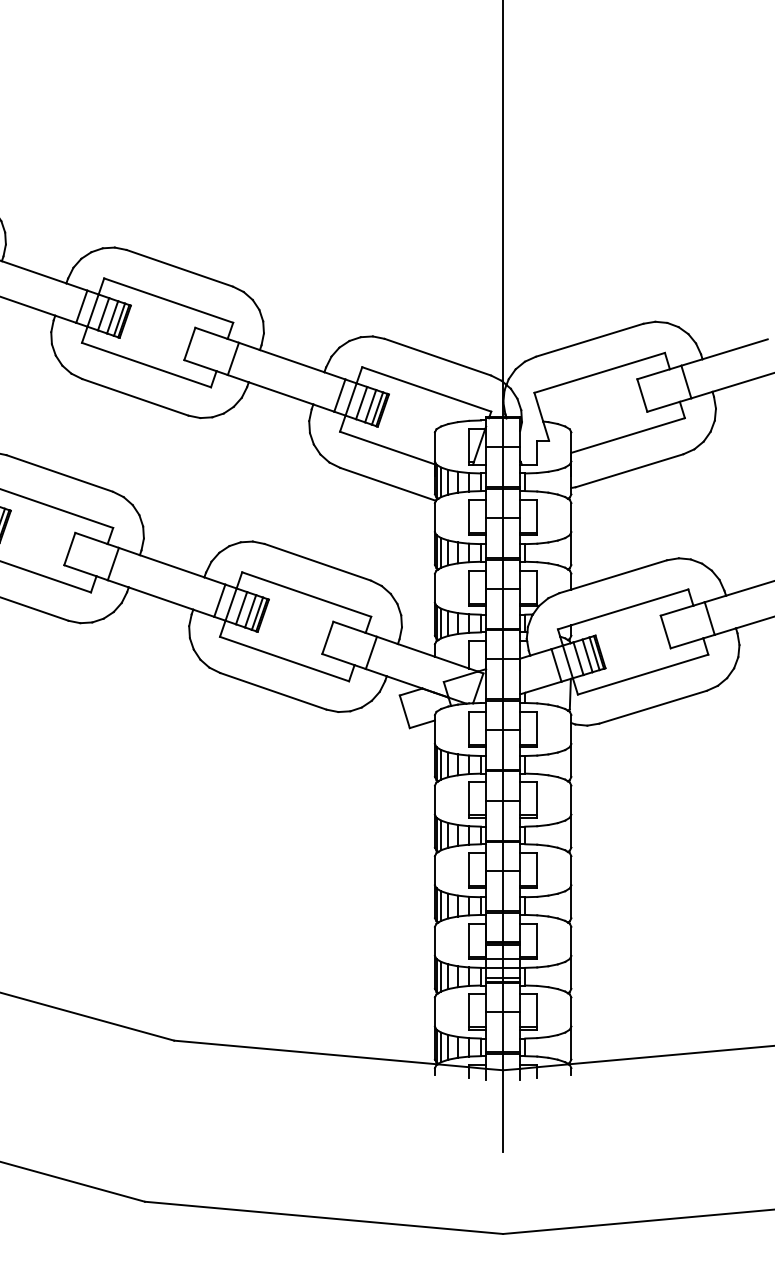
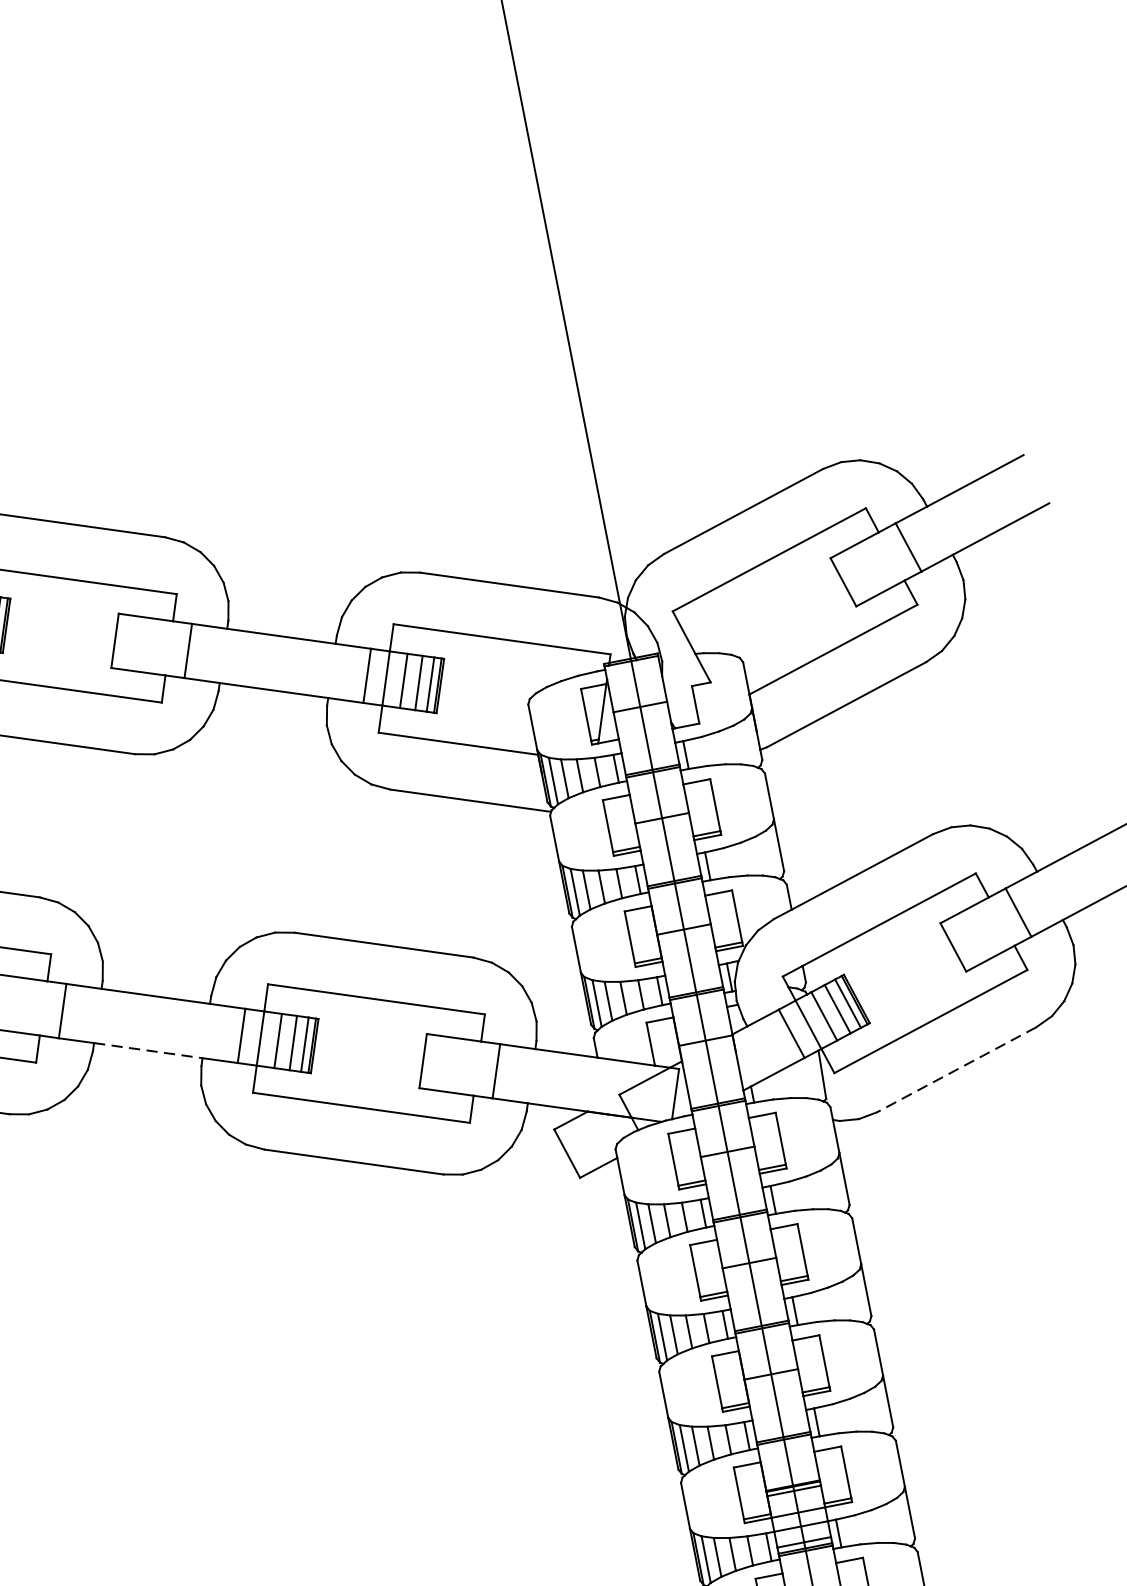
line: (161, 598) -> (149, 1050), solid -> dashed
line: (652, 707) -> (955, 1070), solid -> dashed

